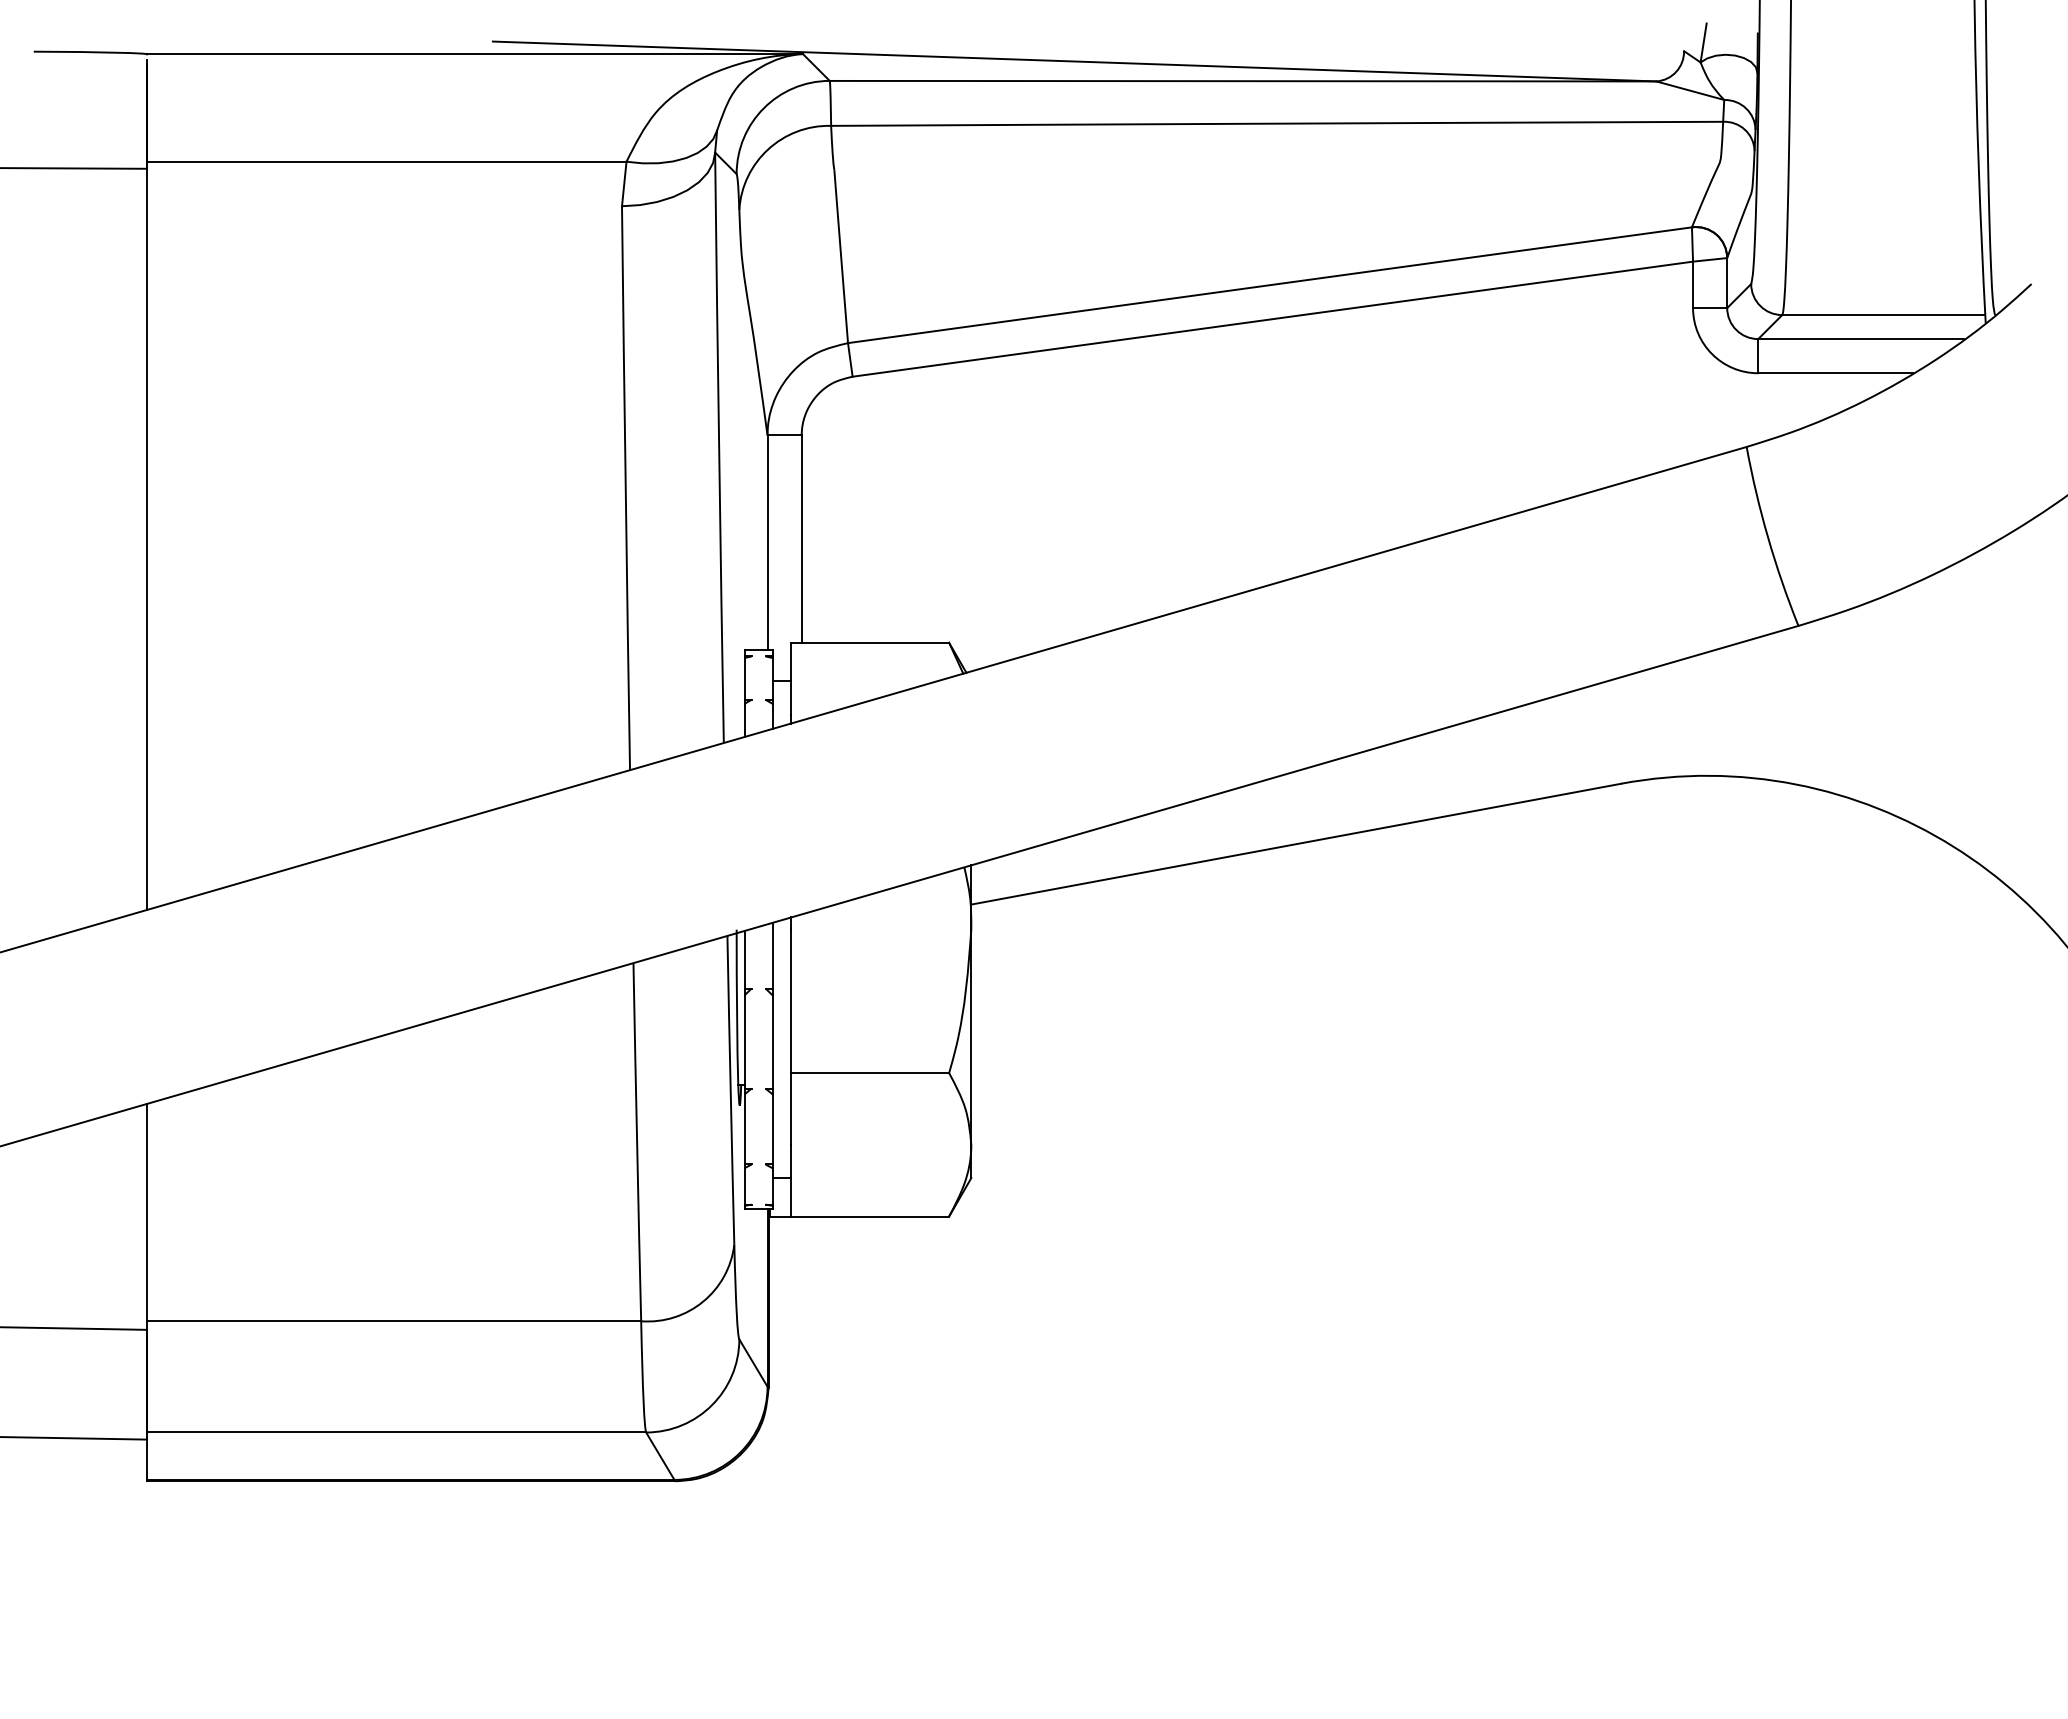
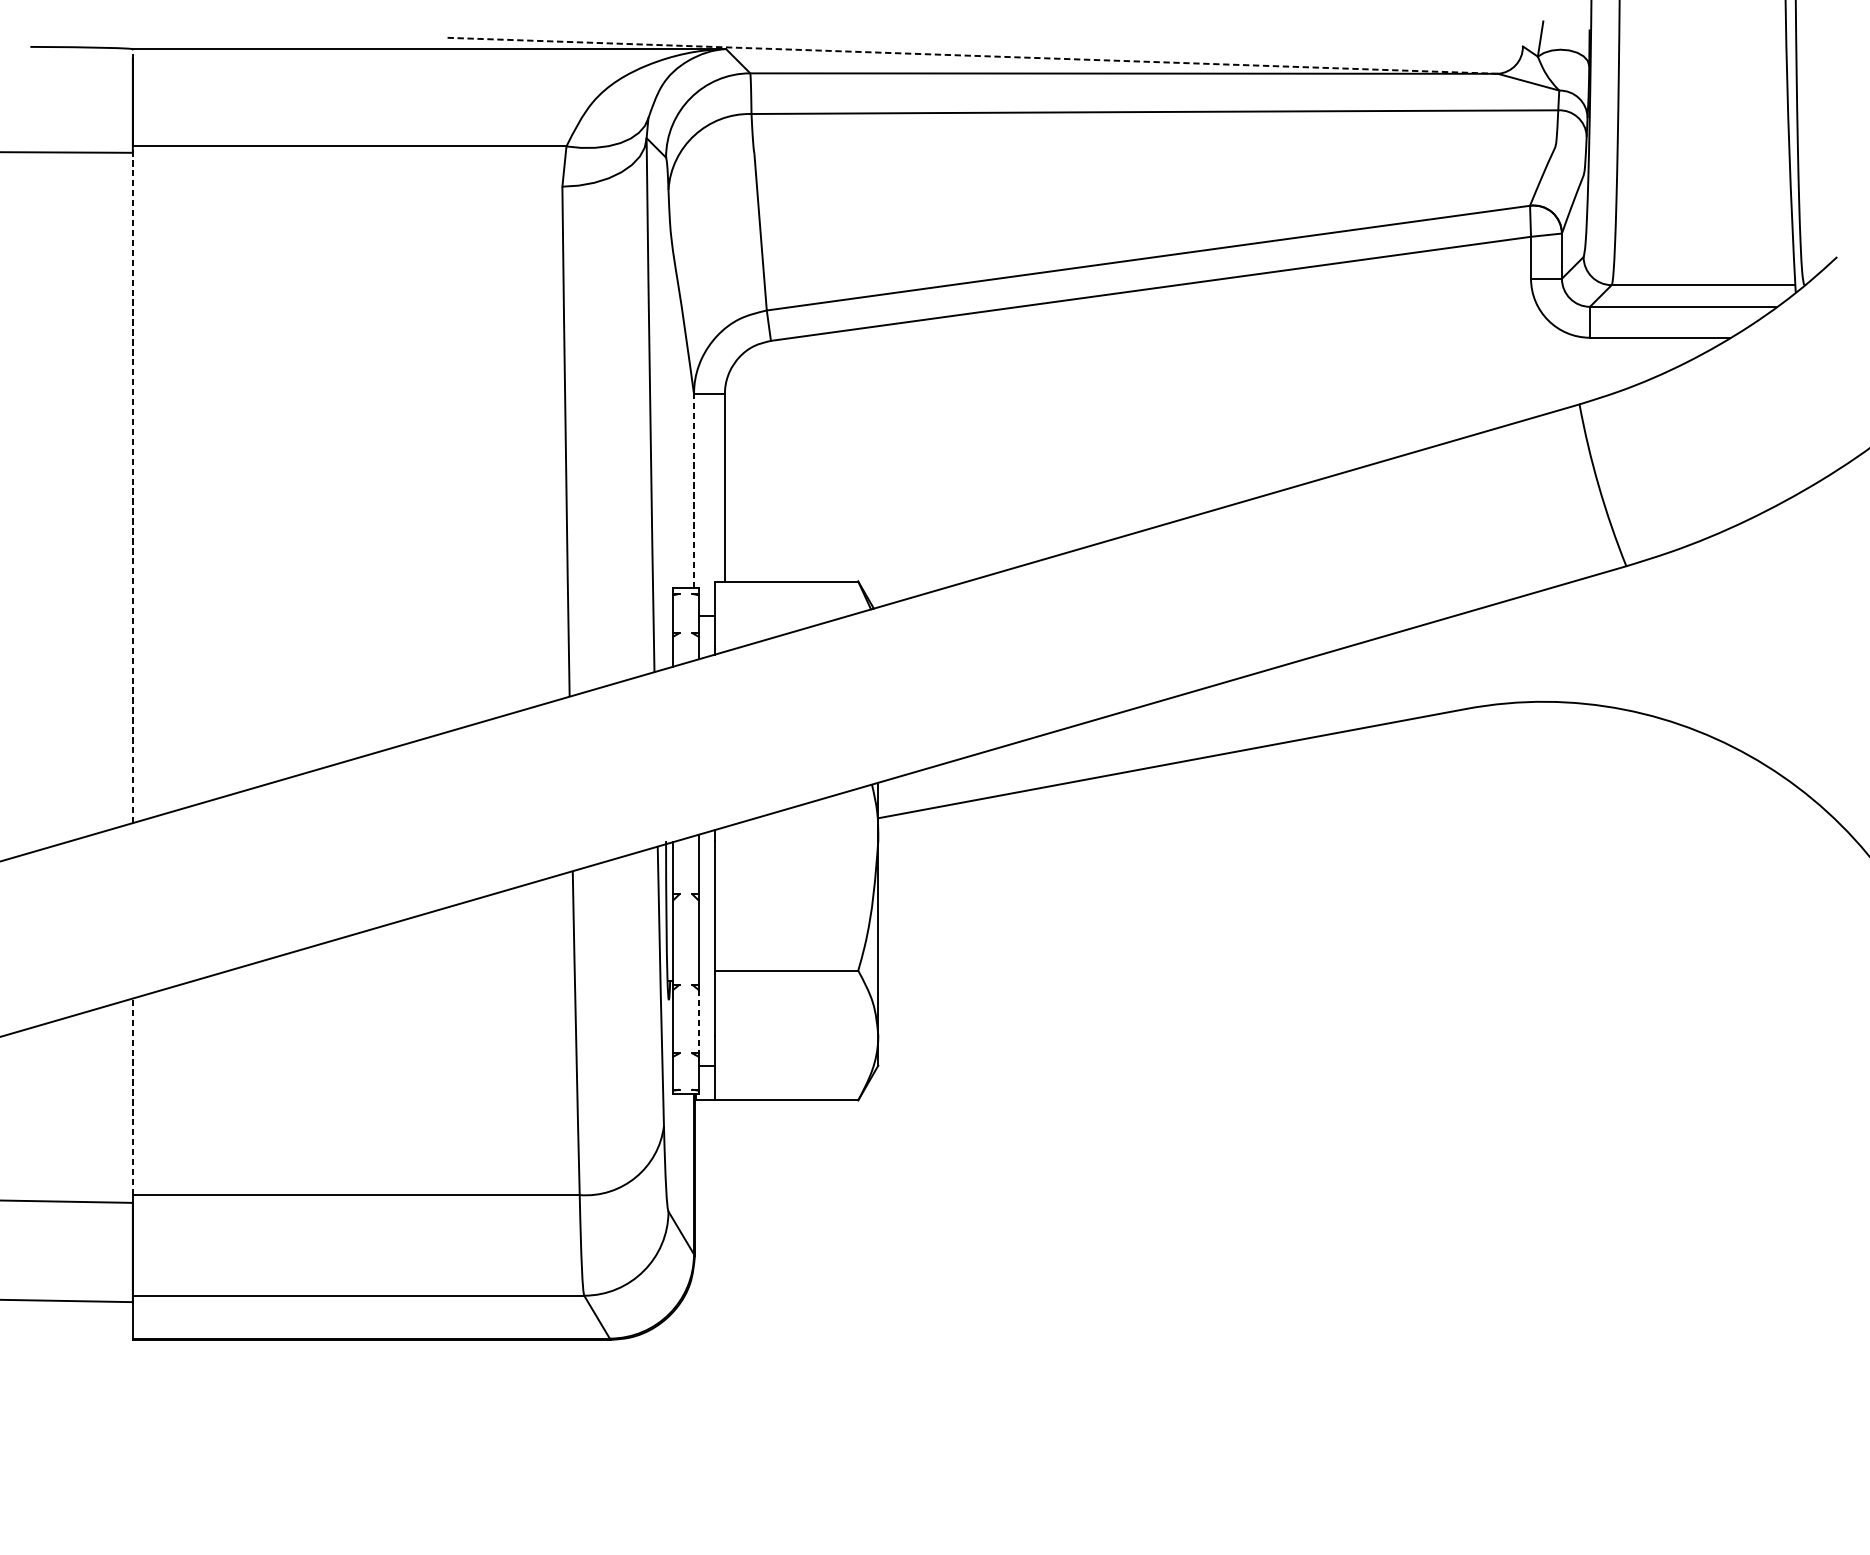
line: (1074, 61) -> (971, 55), solid -> dashed
line: (147, 535) -> (133, 484), solid -> dashed
line: (767, 542) -> (693, 490), solid -> dashed
line: (772, 1129) -> (698, 1021), solid -> dashed
line: (147, 1212) -> (133, 1096), solid -> dashed

